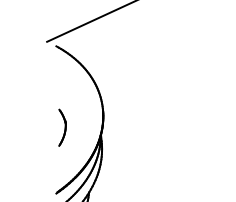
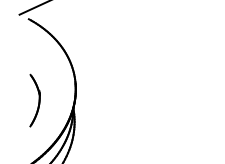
part: (62, 127) -> (35, 100), size x1.43

